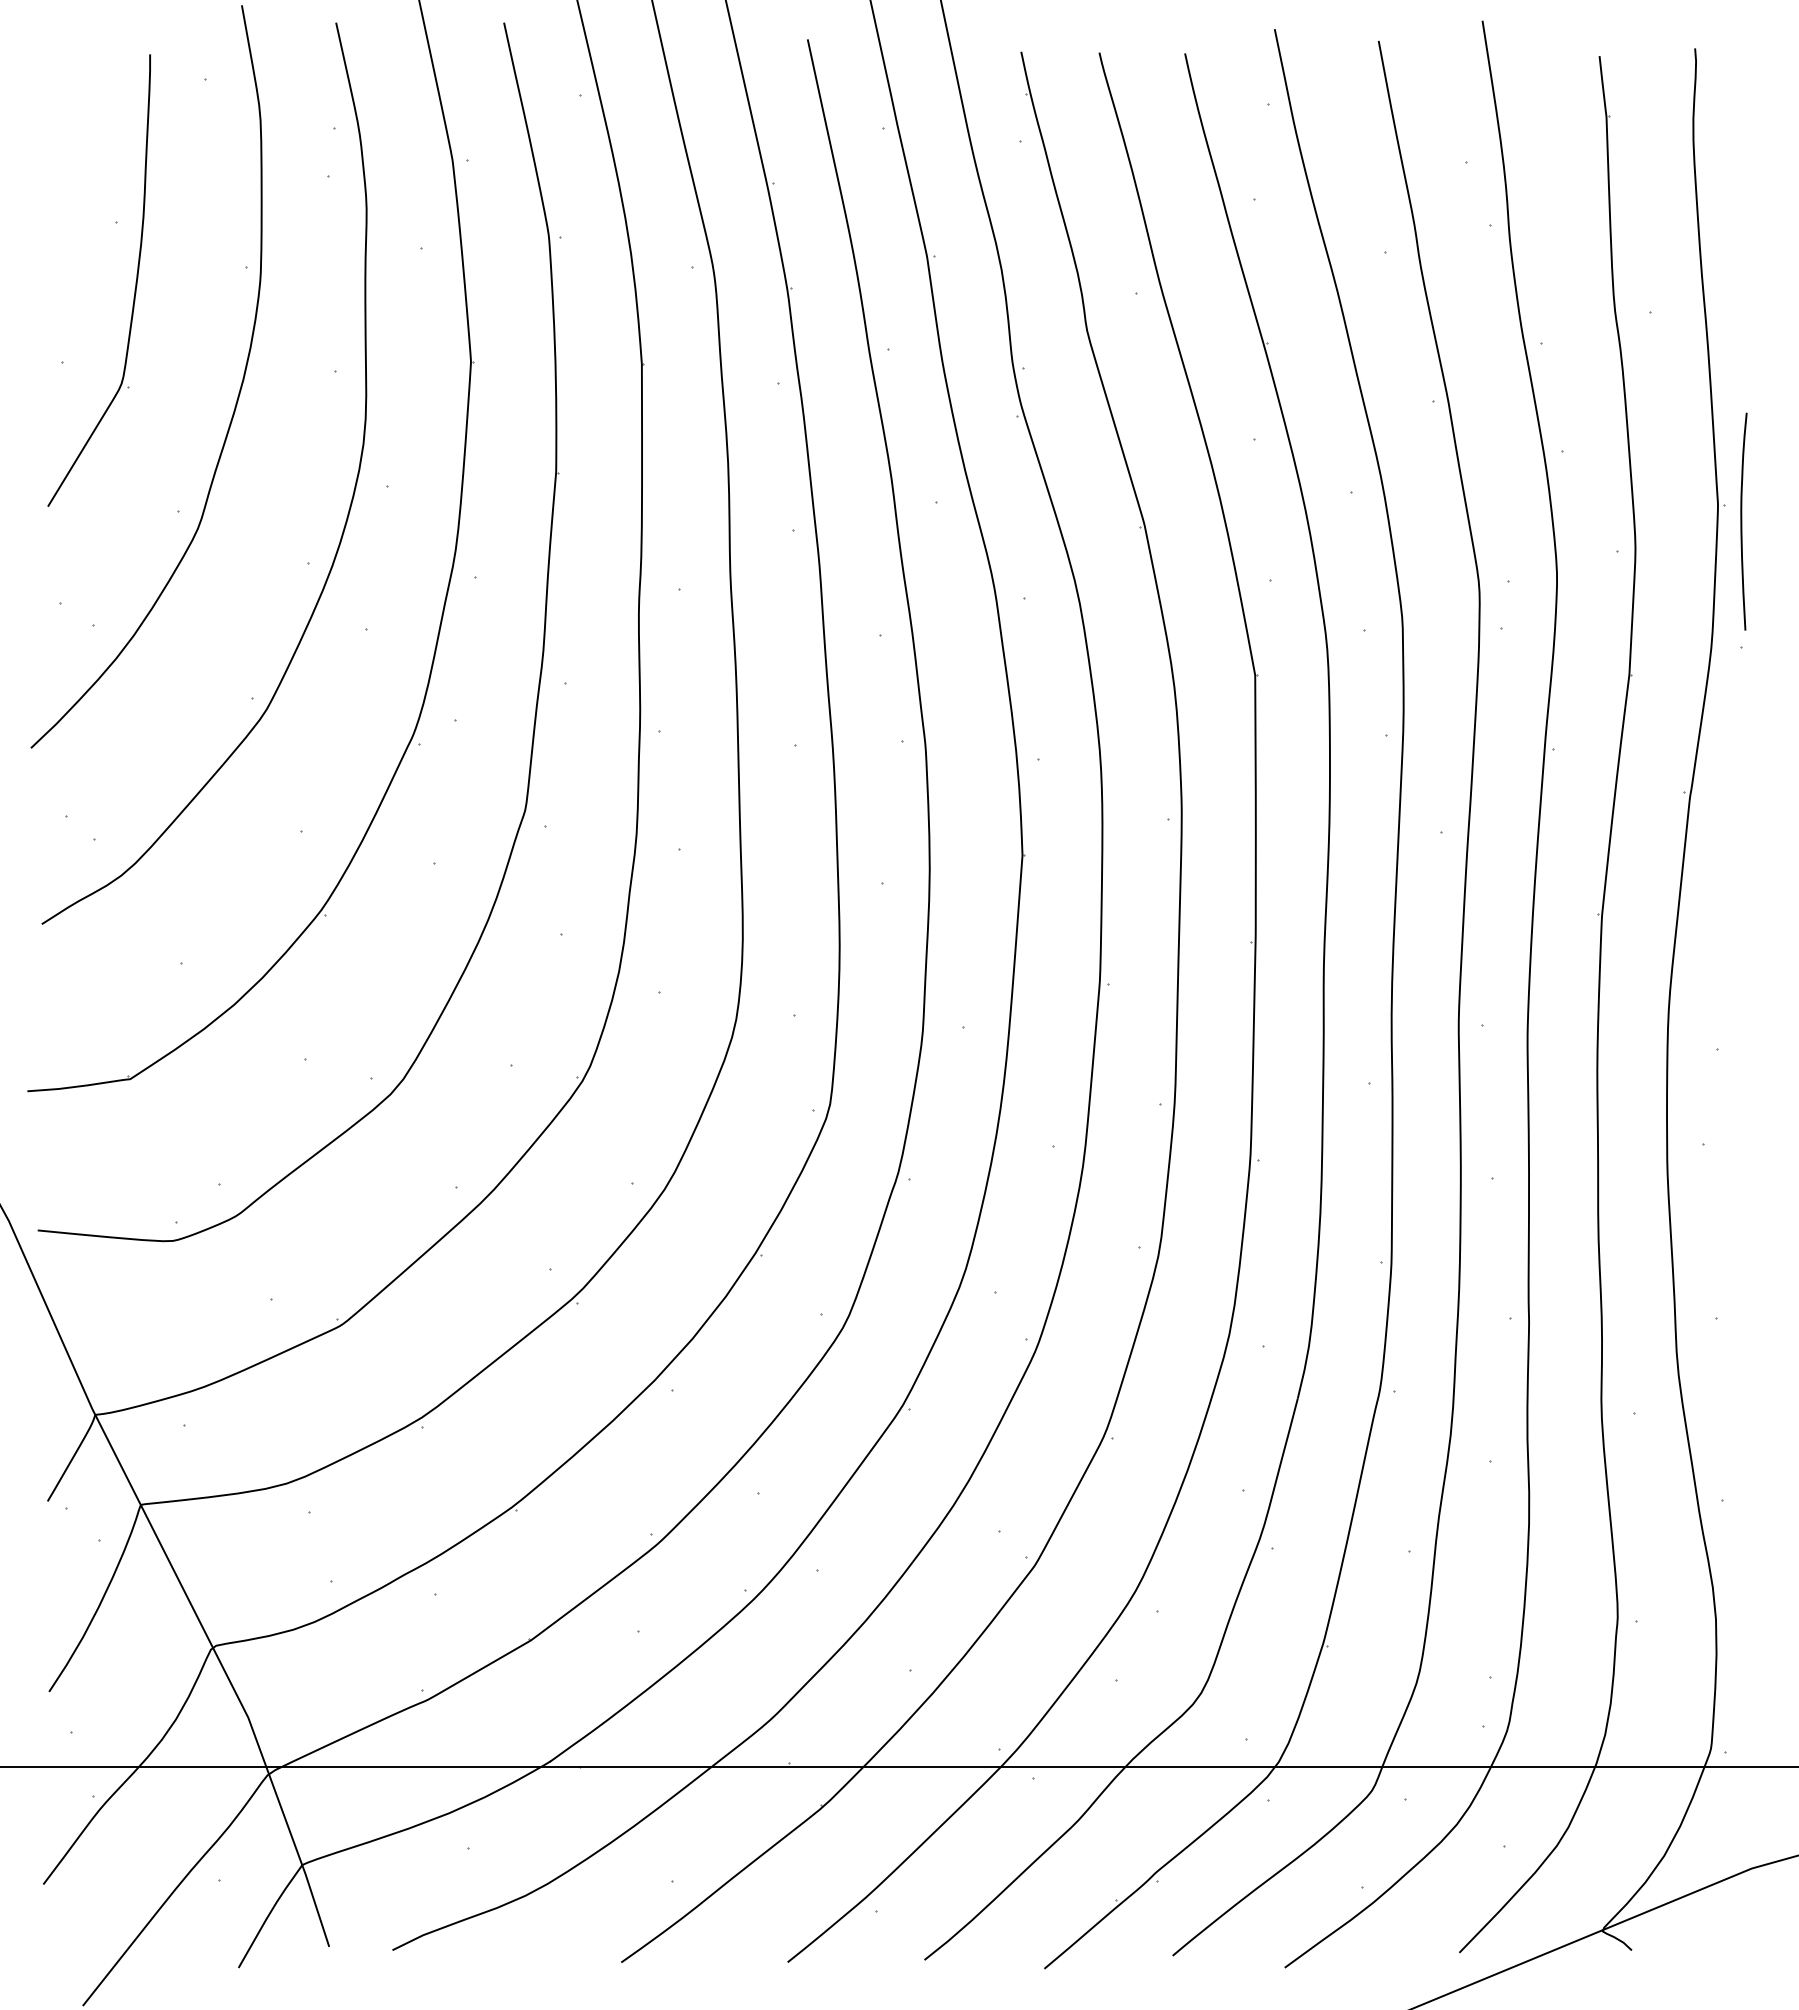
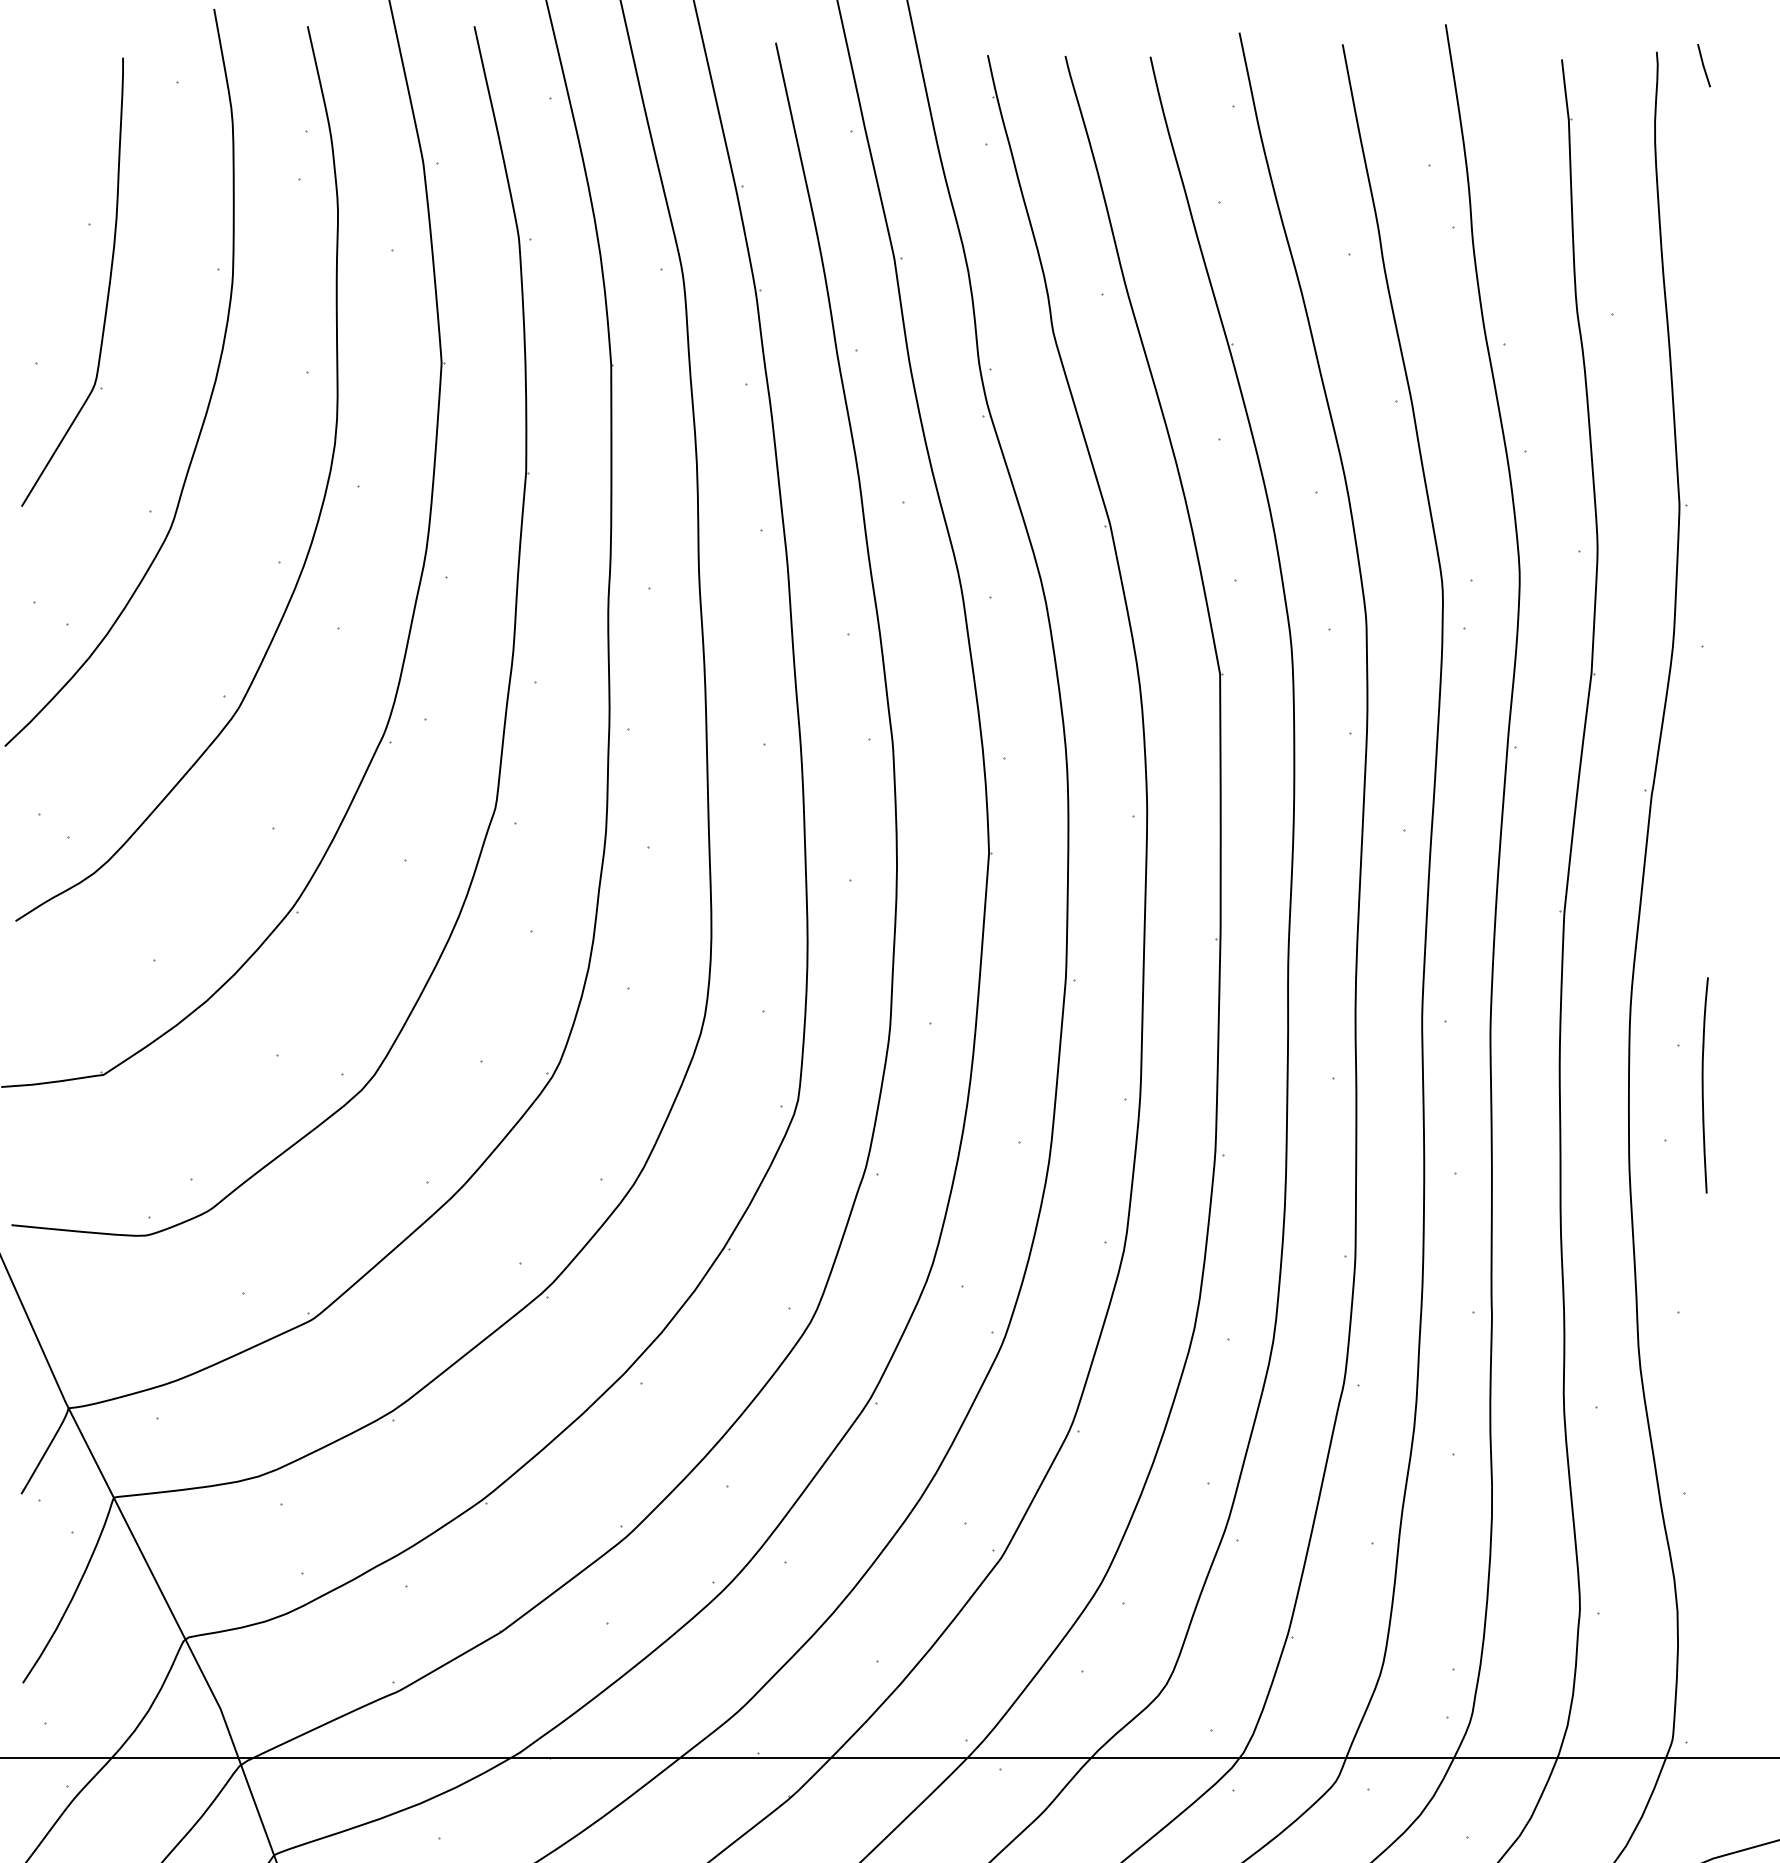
line: (1742, 62) -> (1703, 65), added
curve: (1742, 521) -> (1703, 1085), moved

